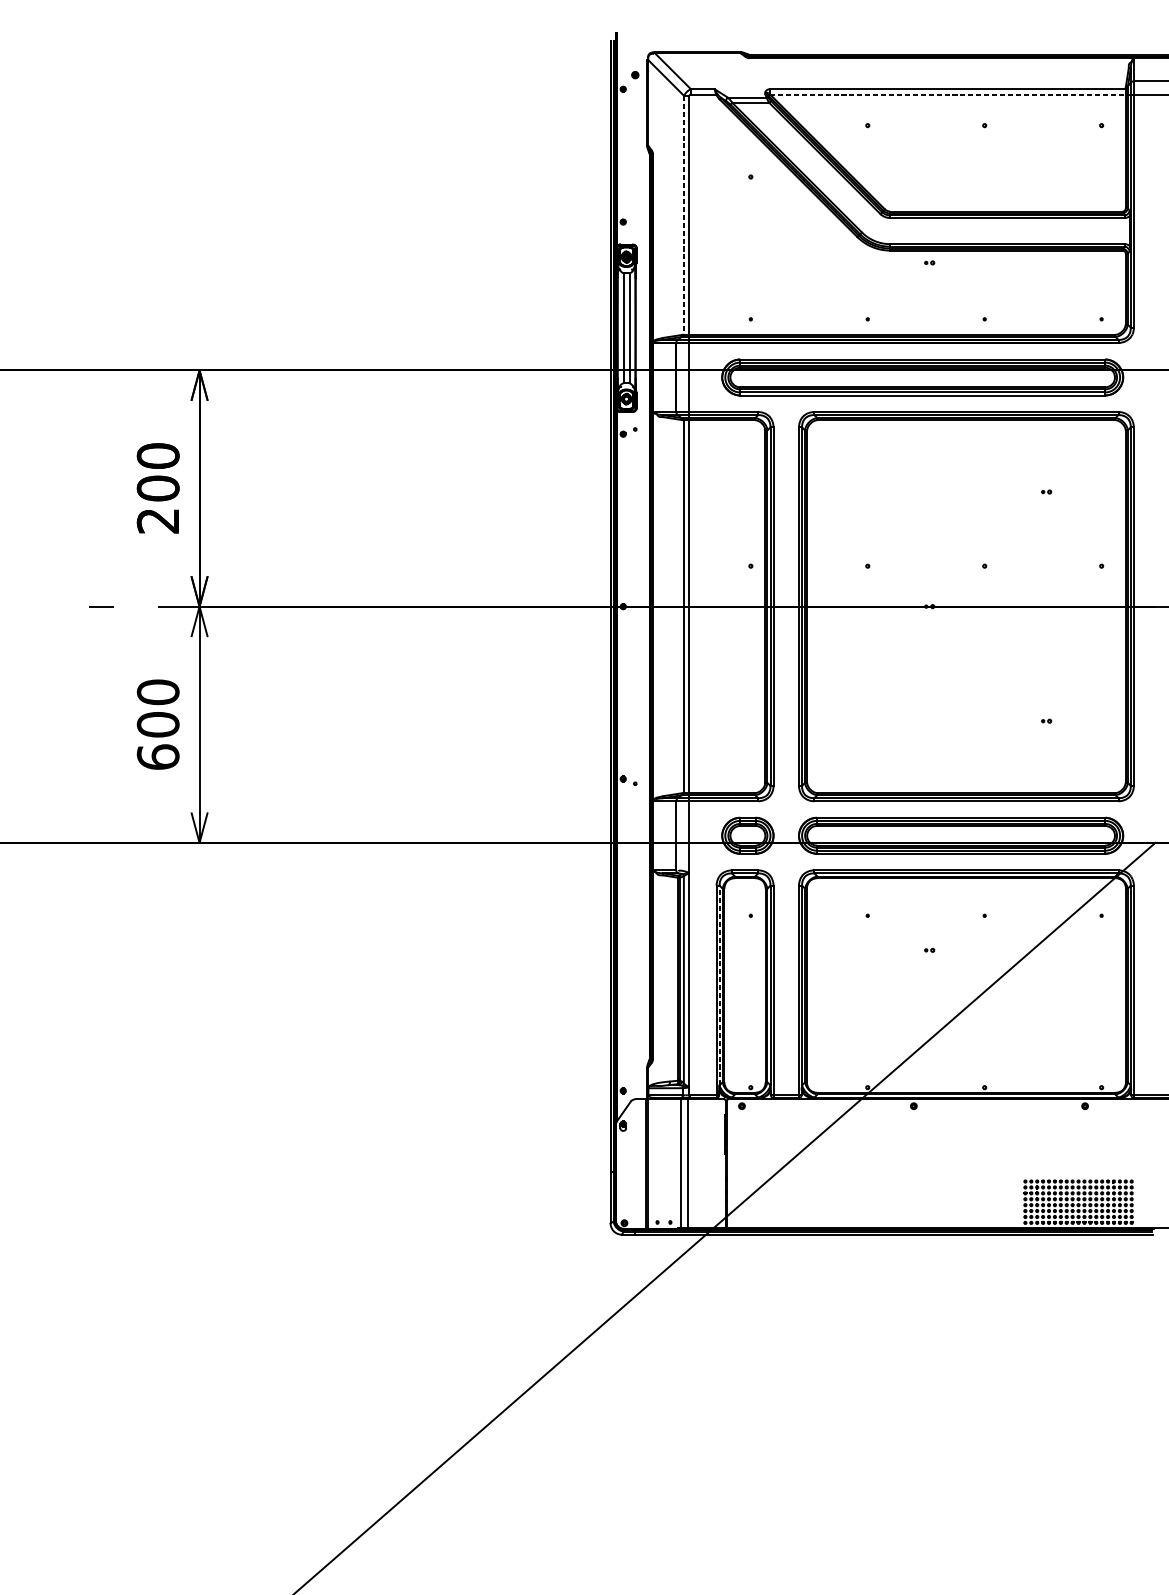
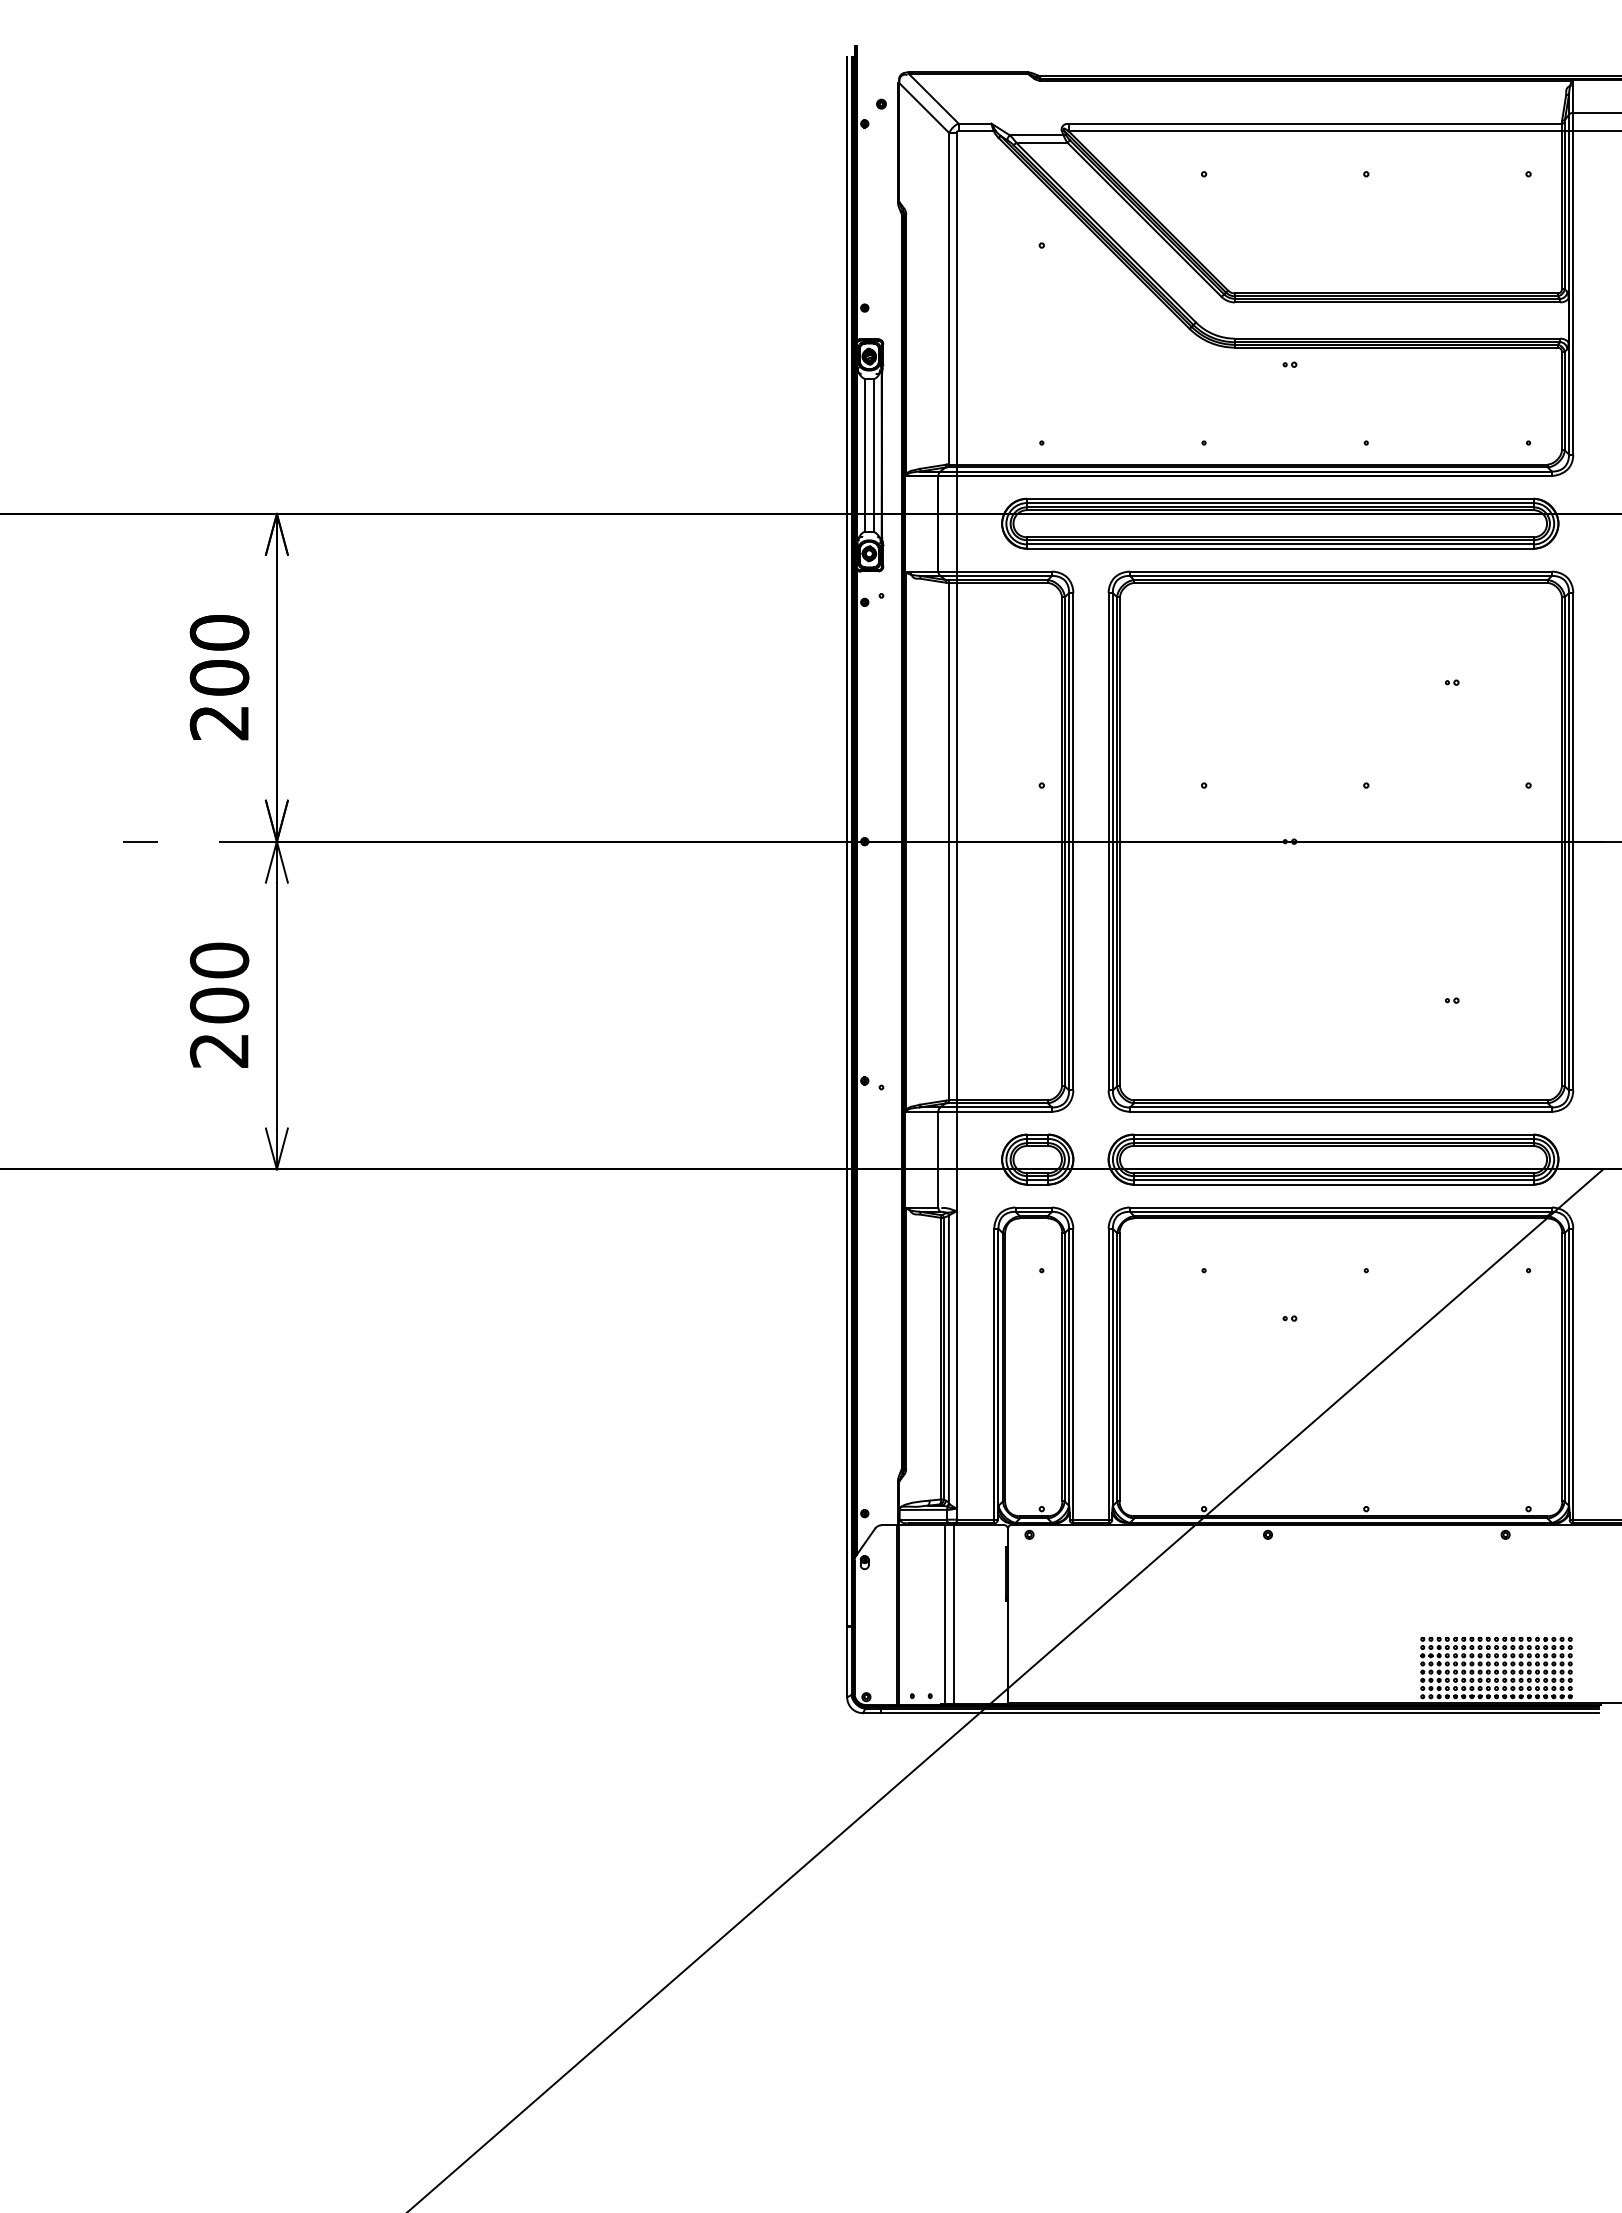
line: (948, 94) -> (1315, 131), dashed -> solid
line: (684, 215) -> (949, 298), dashed -> solid
text: (158, 757) -> (219, 1050), 600 -> 200
line: (719, 985) -> (998, 1367), dashed -> solid

